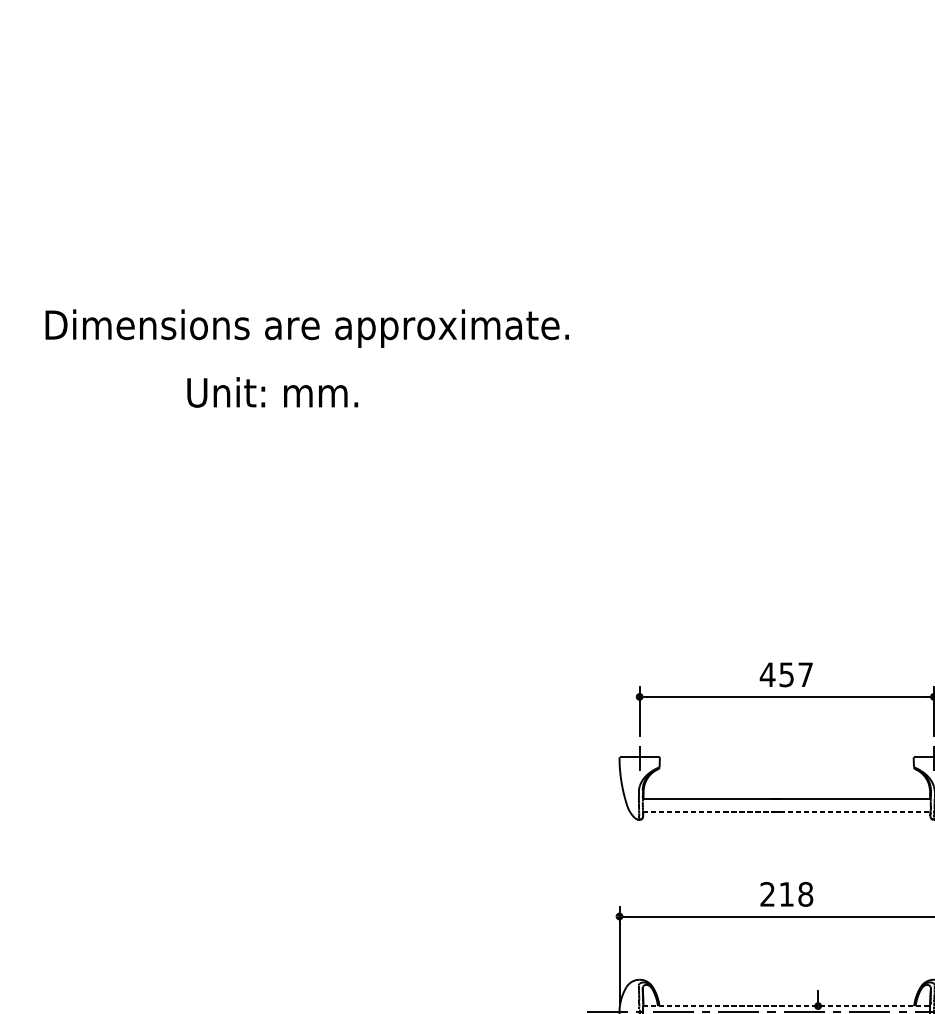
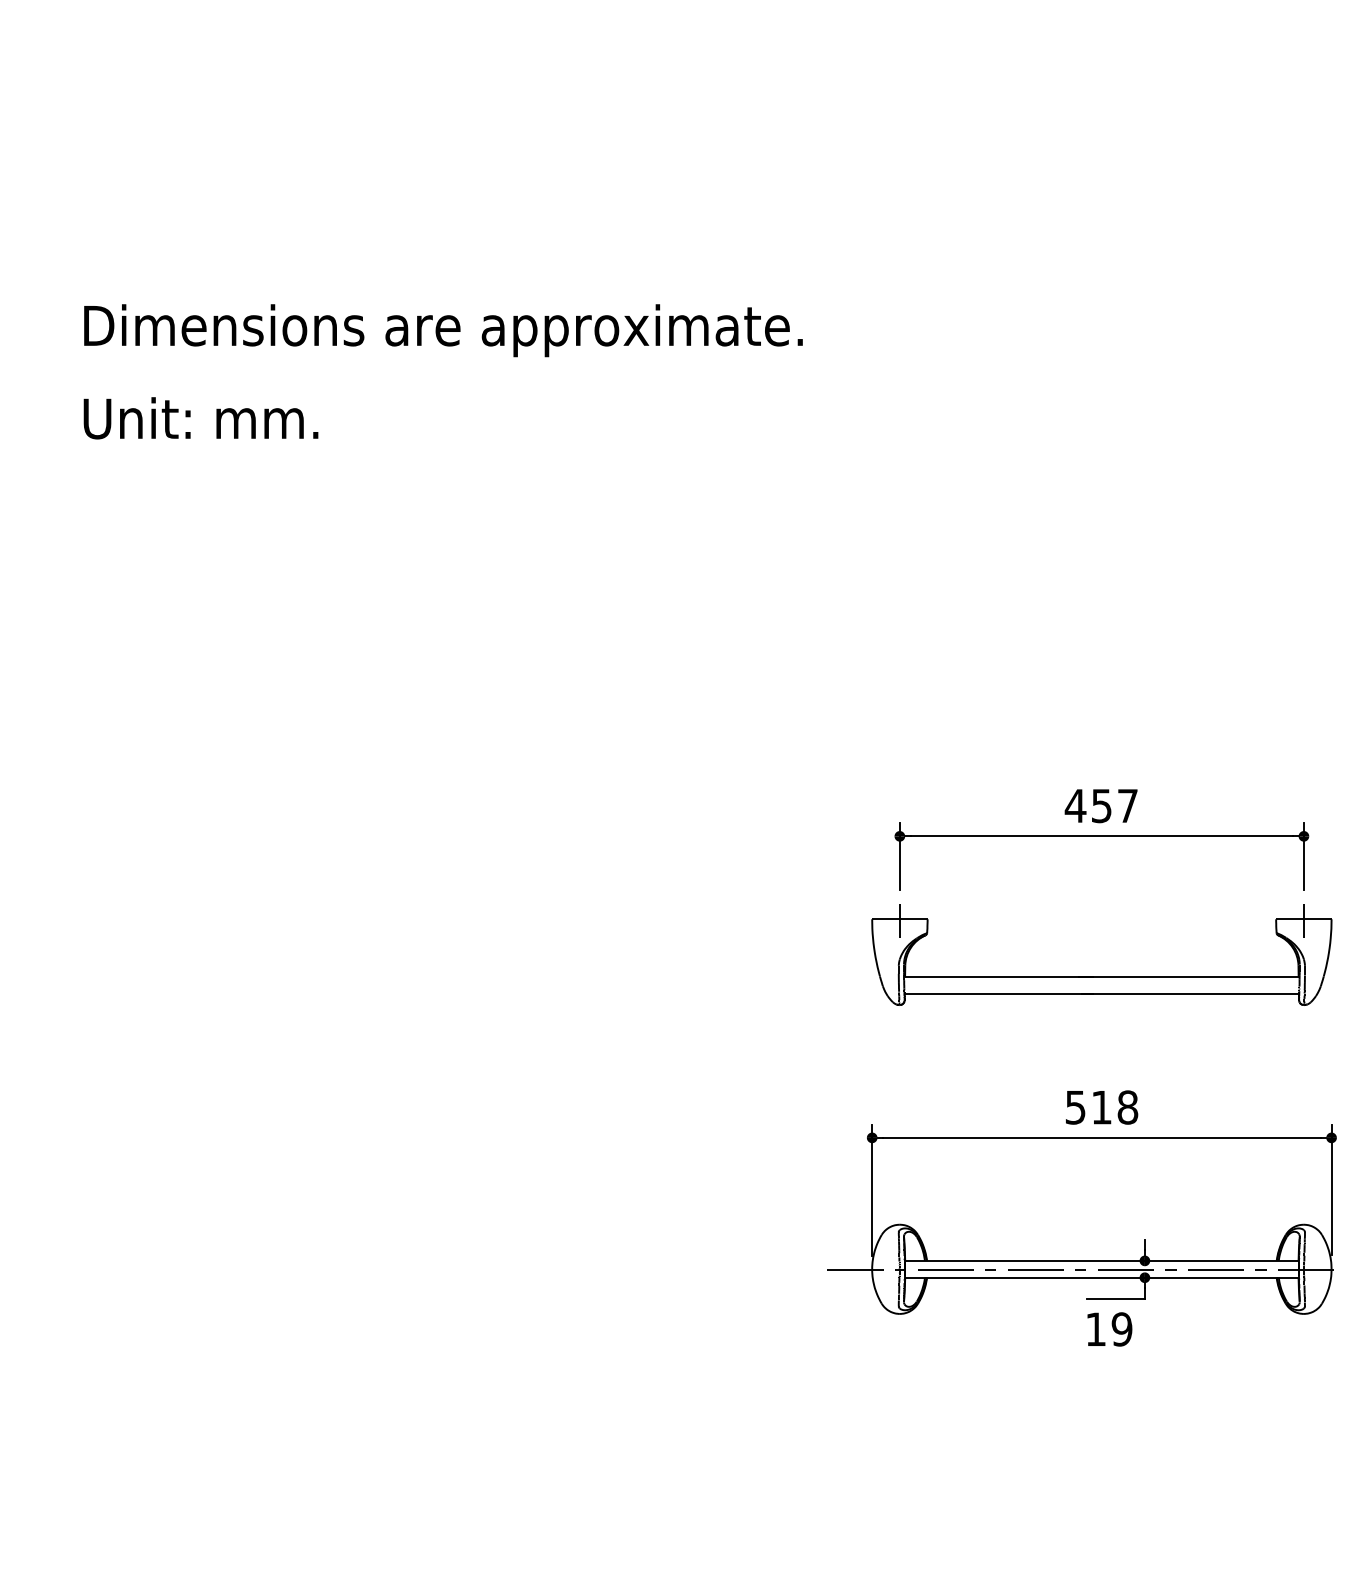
text: (272, 392) -> (200, 418), moved
line: (787, 811) -> (1102, 993), dashed -> solid
text: (767, 894) -> (1075, 1107), 218 -> 518
line: (787, 1005) -> (1102, 1260), dashed -> solid

